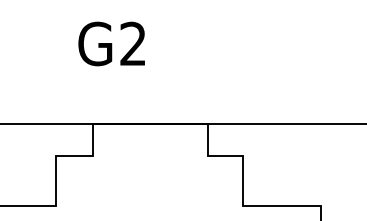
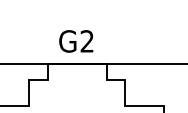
text: (112, 44) -> (76, 41), moved

